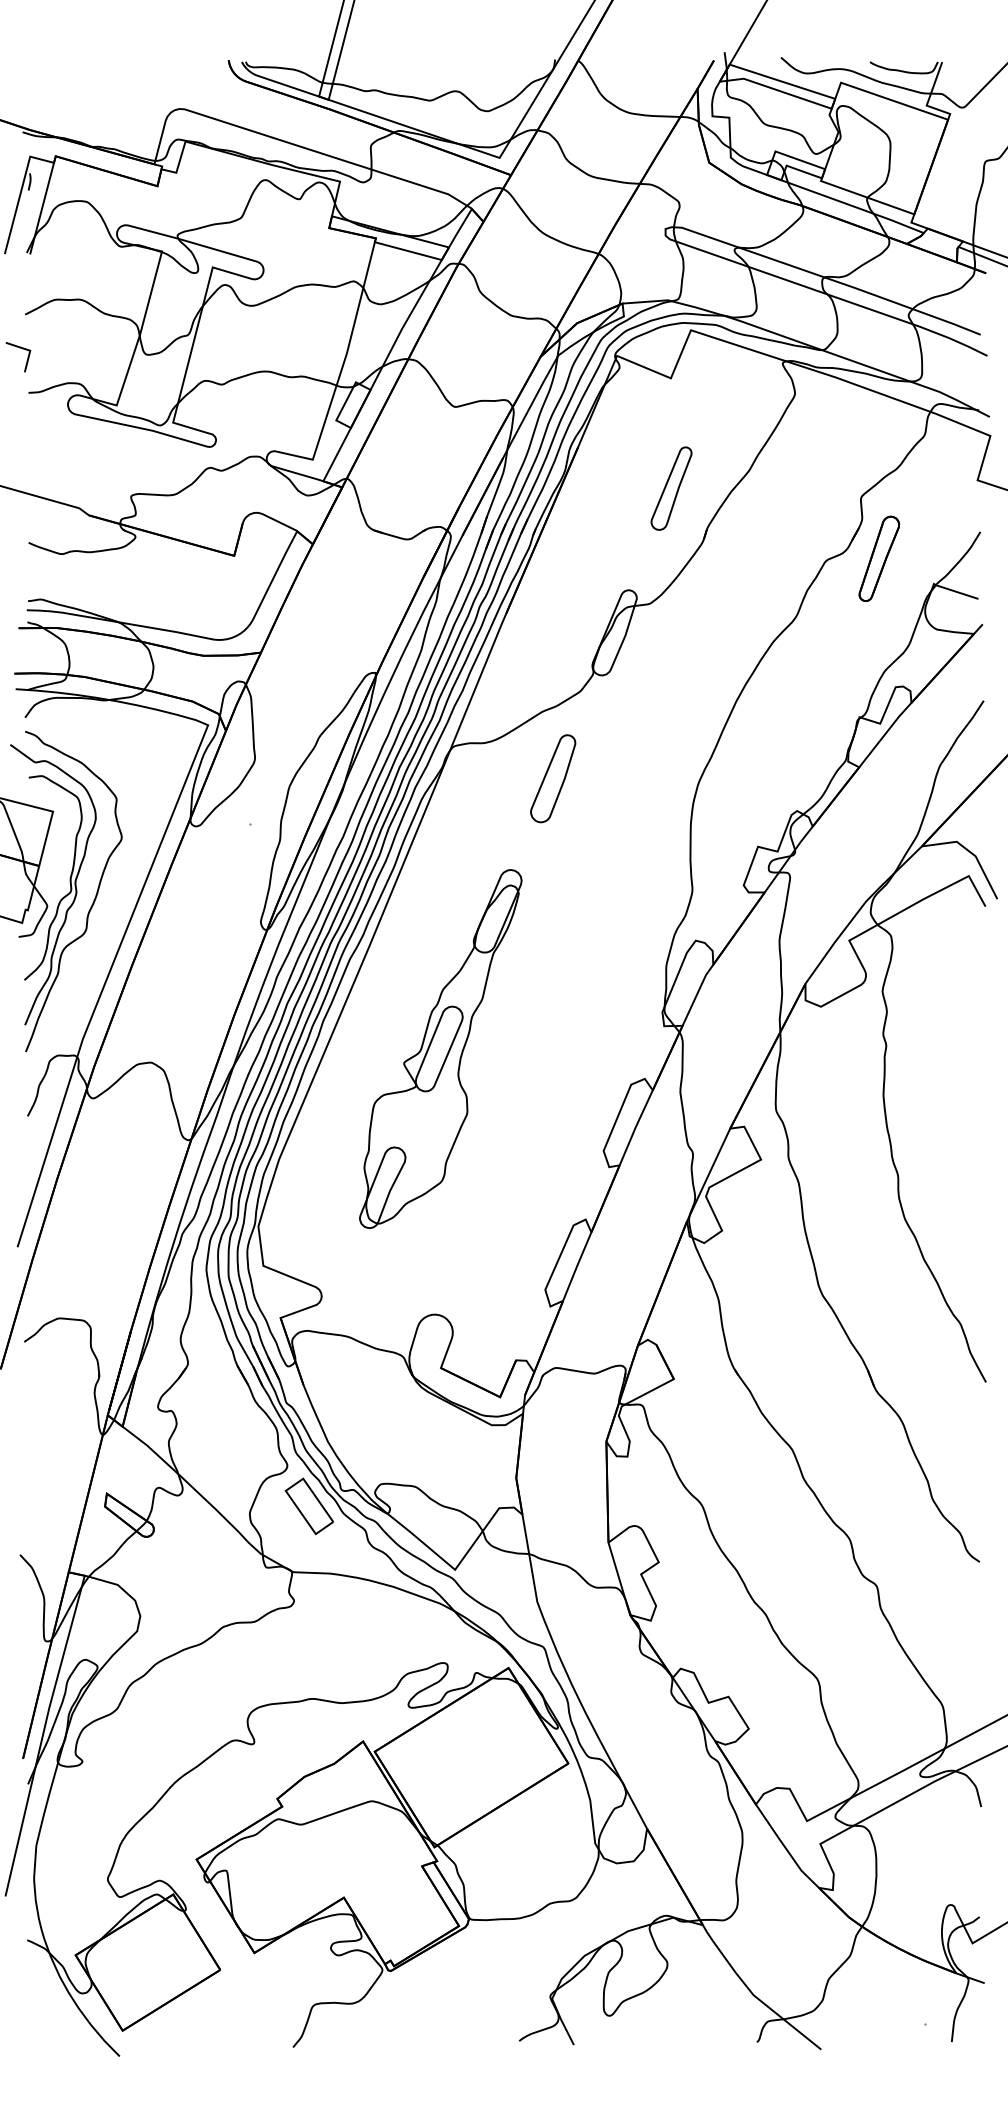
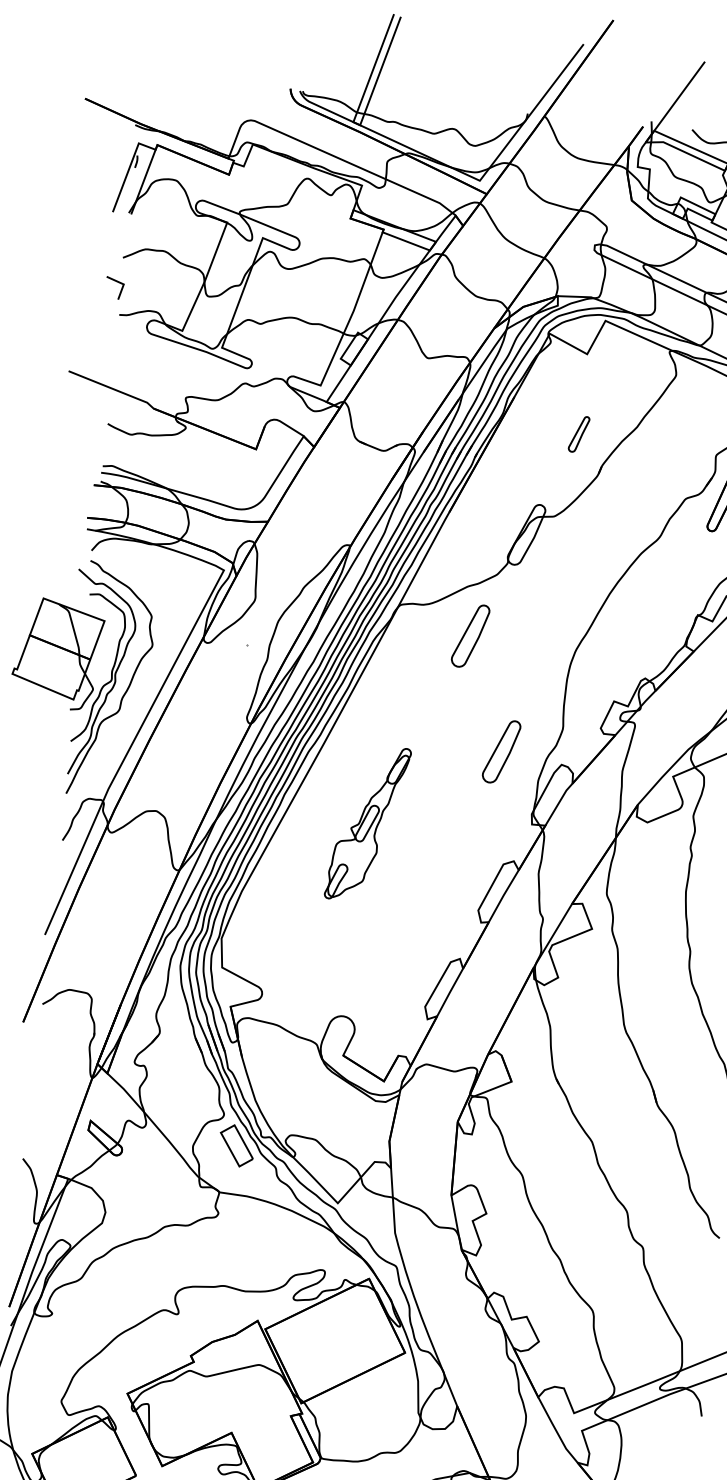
part: (671, 488) -> (579, 434), size x0.6
part: (612, 931) -> (501, 751), added
part: (440, 1048) -> (367, 823), size x0.6

